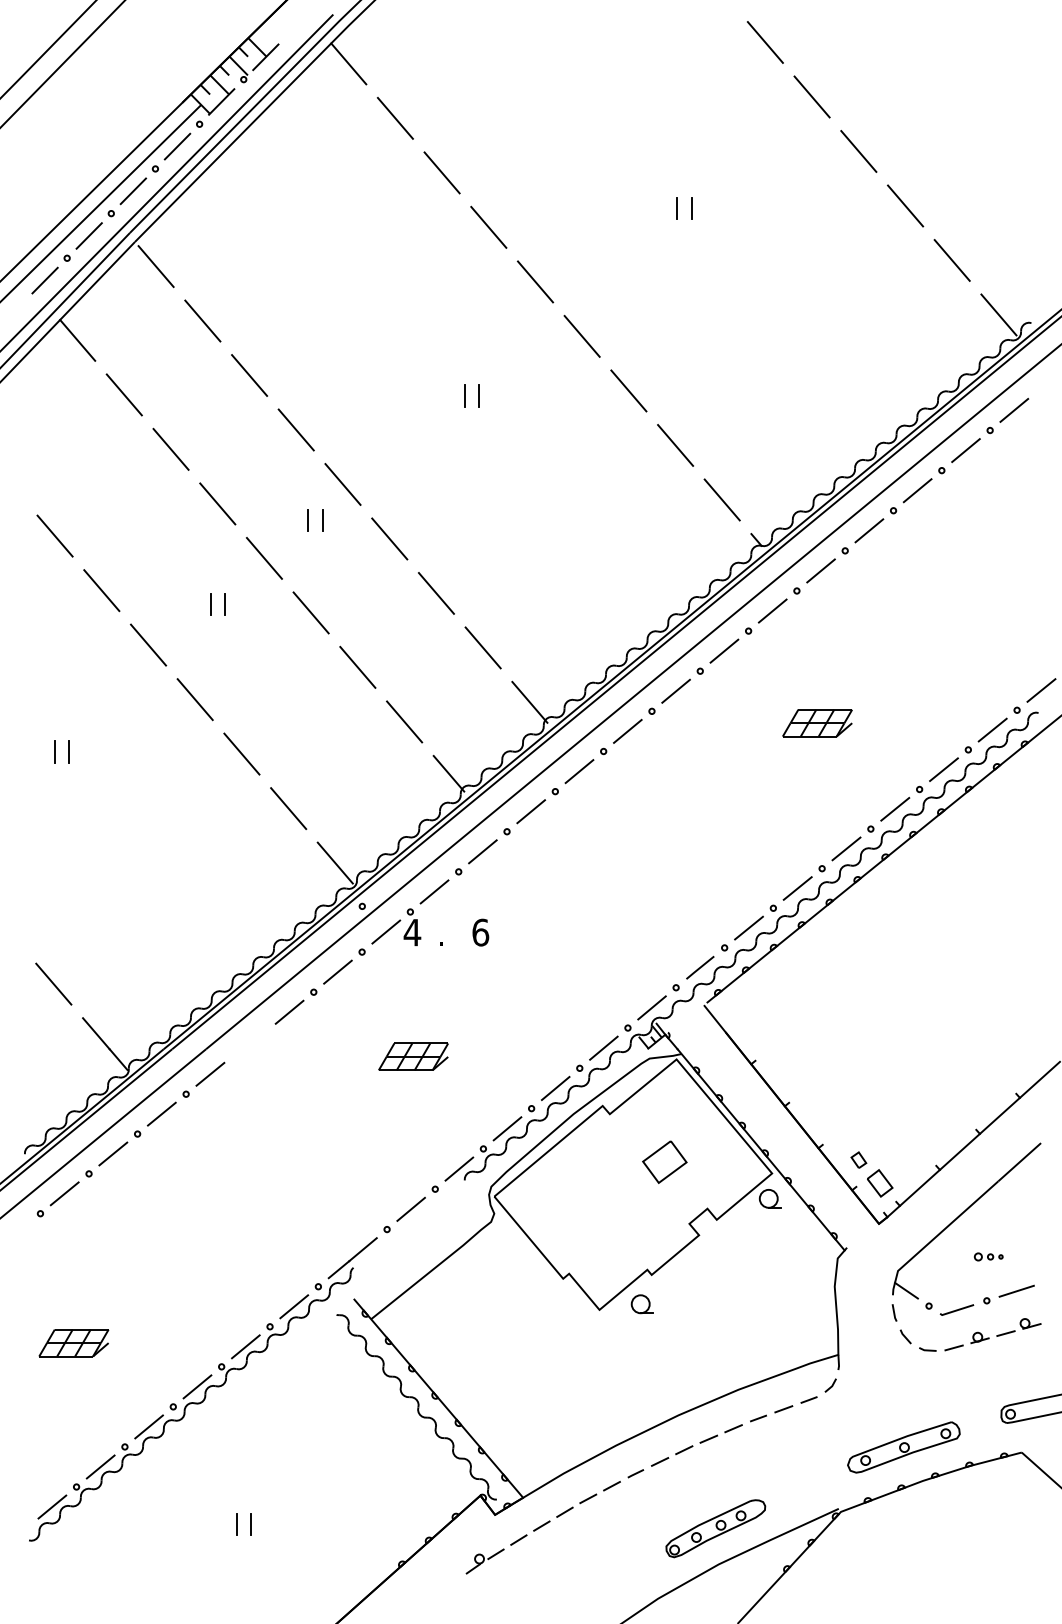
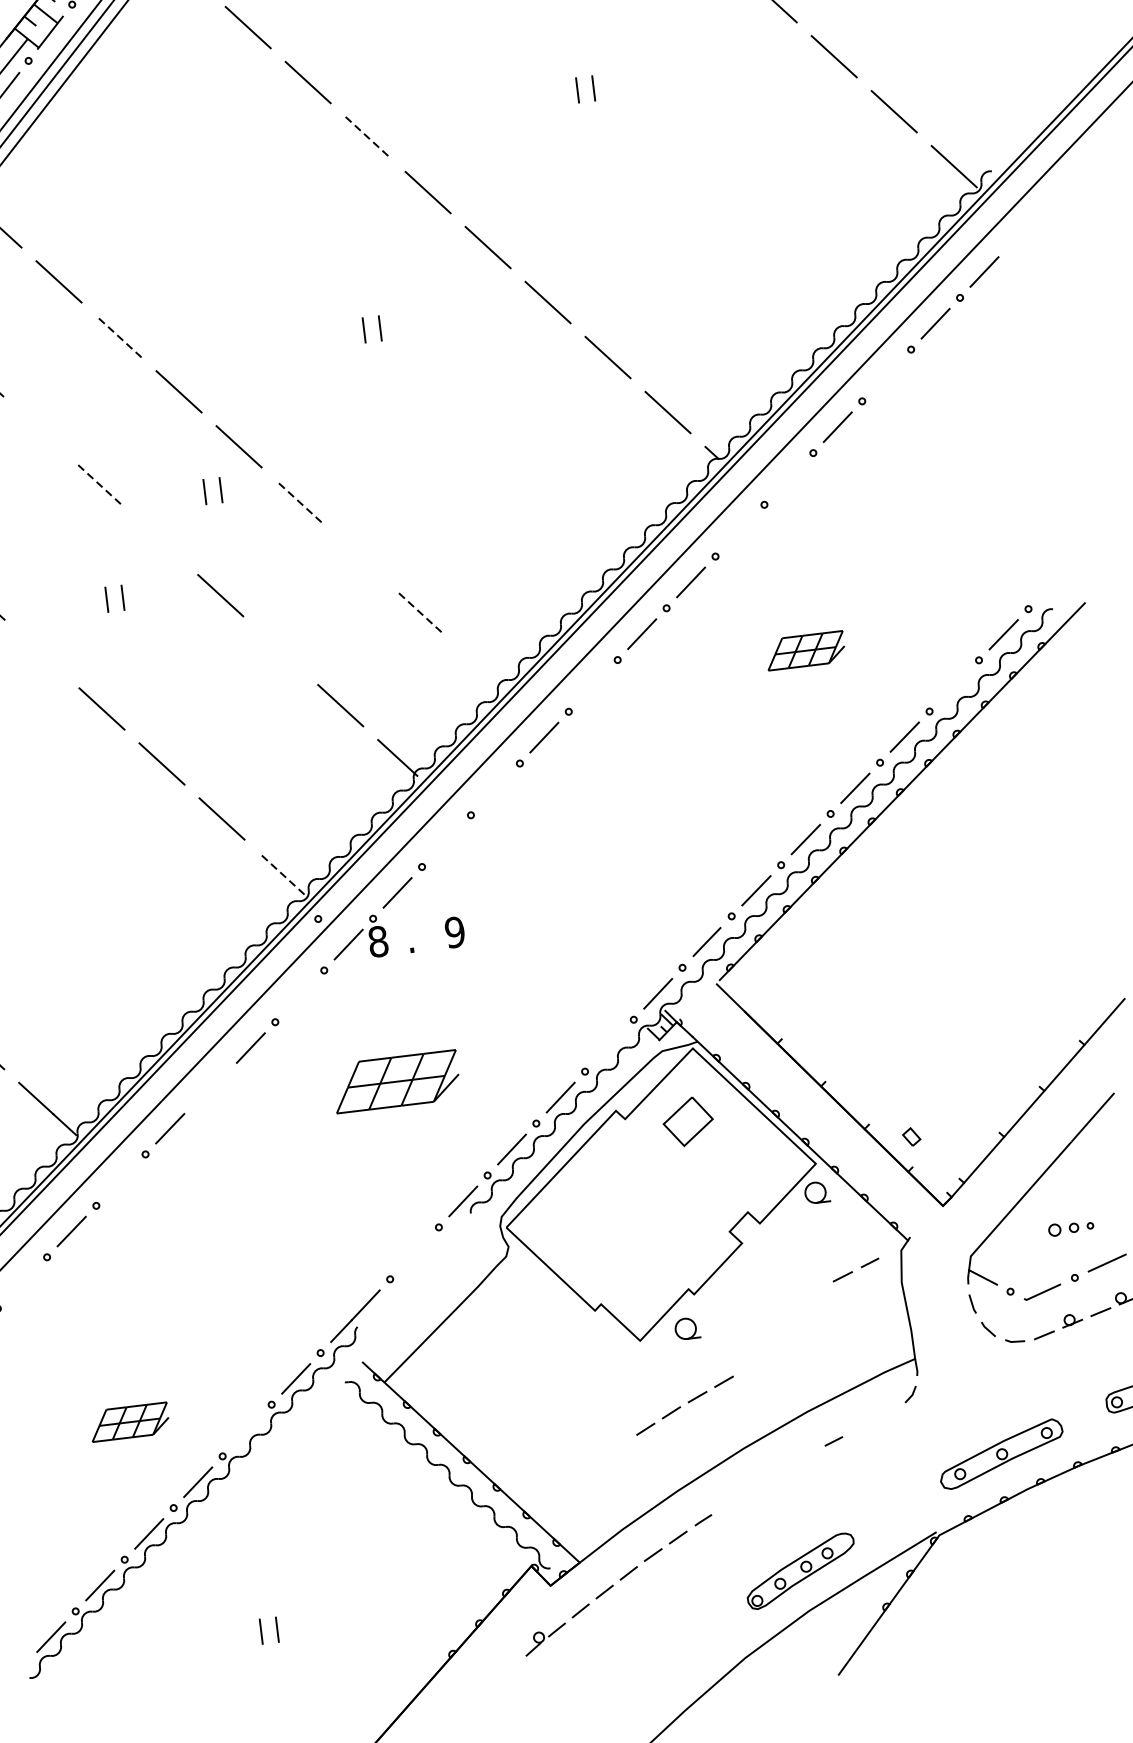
line: (488, 227) -> (367, 137), solid -> dashed
line: (249, 375) -> (118, 336), solid -> dashed
line: (170, 448) -> (40, 429), removed
line: (917, 490) -> (886, 375), removed
line: (217, 503) -> (100, 485), solid -> dashed
line: (389, 538) -> (298, 501), solid -> dashed
line: (263, 557) -> (159, 539), removed
line: (820, 570) -> (788, 478), removed
line: (436, 593) -> (359, 556), removed
line: (772, 610) -> (739, 530), removed
line: (148, 644) -> (41, 653), removed
line: (483, 647) -> (419, 611), solid -> dashed
line: (357, 666) -> (280, 649), removed
line: (1041, 690) -> (1053, 583), removed
line: (529, 701) -> (478, 665), removed
line: (627, 730) -> (592, 684), removed
line: (943, 769) -> (953, 685), removed
line: (531, 811) -> (495, 789), removed
line: (482, 851) -> (446, 840), removed
line: (335, 863) -> (282, 874), solid -> dashed
text: (412, 932) -> (378, 941), 4 -> 8
text: (480, 932) -> (454, 932), 6 -> 9
line: (337, 971) -> (299, 995), removed
line: (603, 1047) -> (608, 1044), removed
part: (413, 1056) -> (396, 1080), size x1.6
line: (161, 1113) -> (120, 1179), removed
part: (664, 1161) -> (687, 1121), moved
part: (880, 1183) -> (939, 1160), removed
line: (64, 1193) -> (22, 1282), removed
line: (410, 1208) -> (413, 1252), removed
part: (988, 1256) -> (1070, 1227), size x1.4
part: (73, 1343) -> (129, 1422), moved
line: (245, 1346) -> (246, 1430), removed
line: (793, 1406) -> (853, 1272), moved
part: (696, 1445) -> (684, 1405), moved

